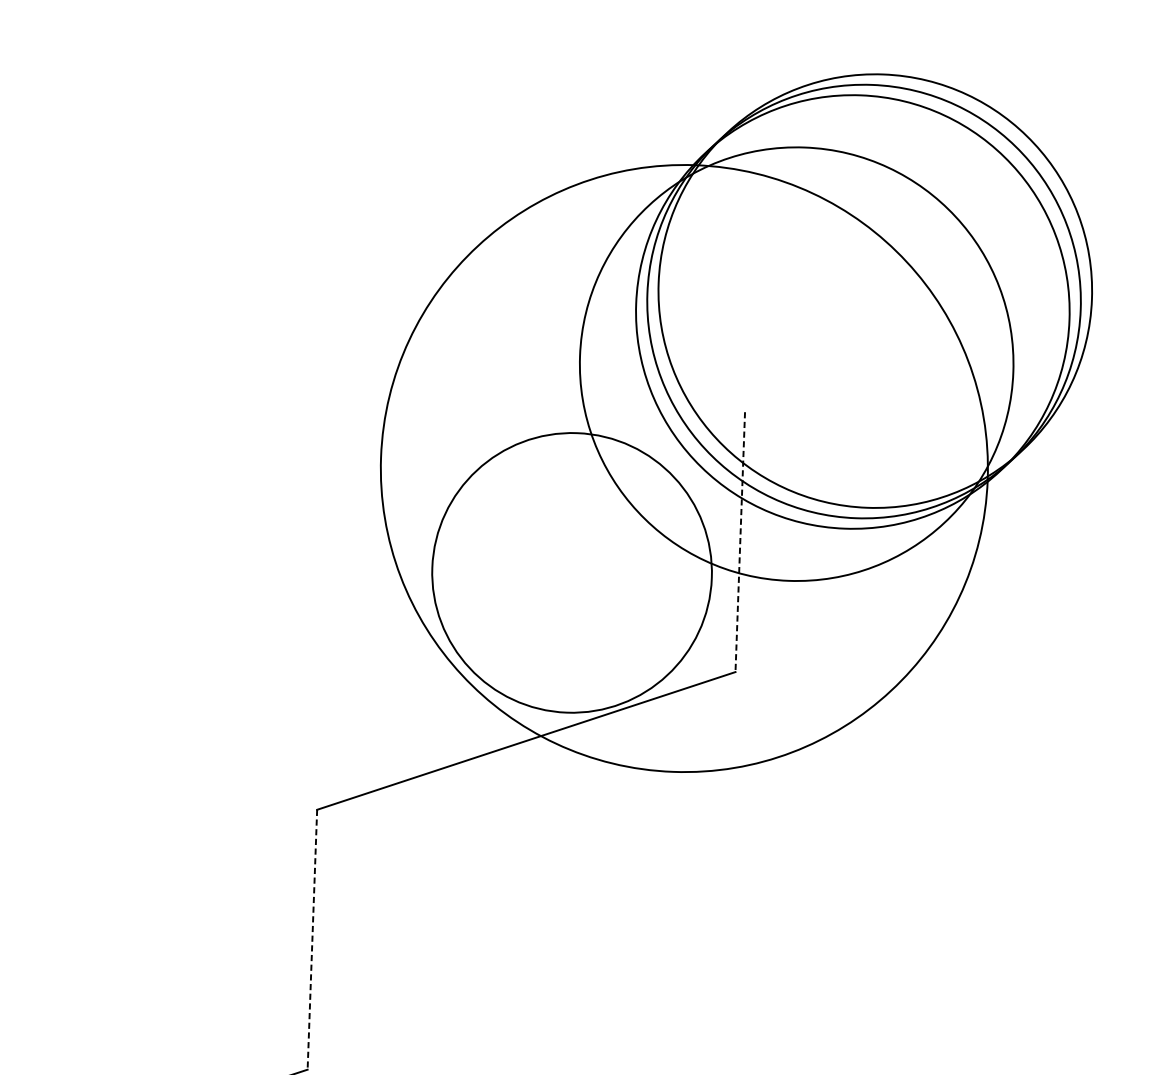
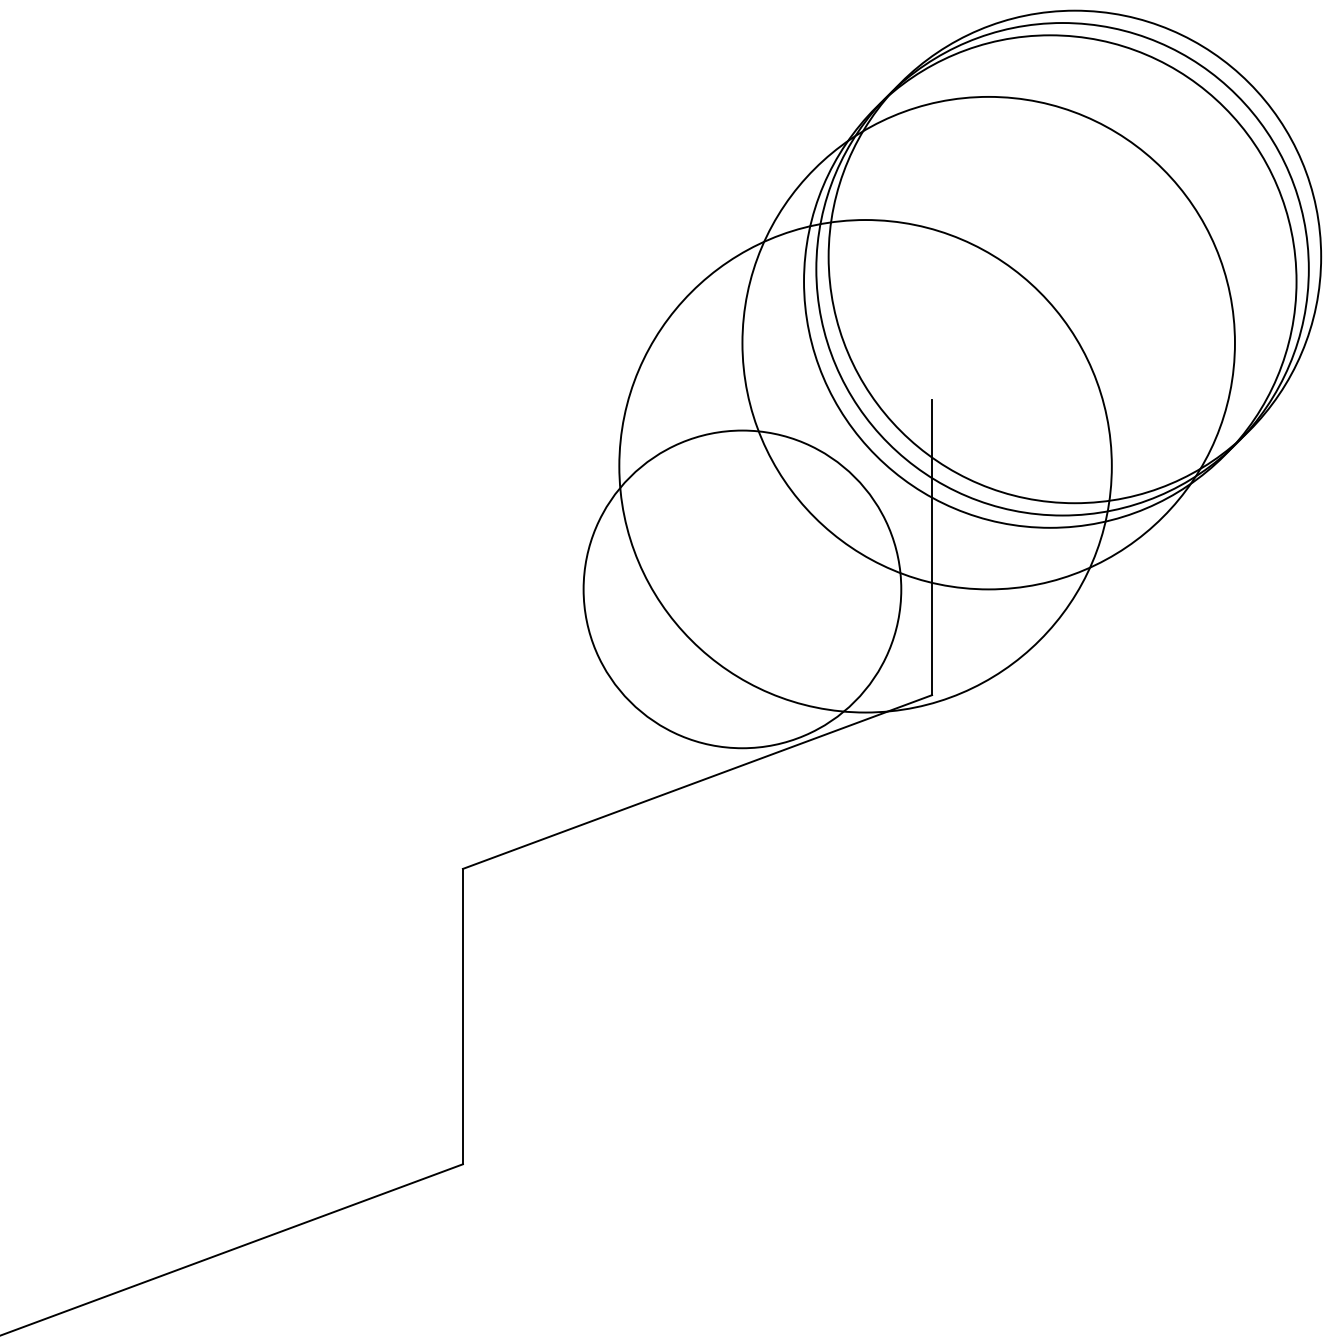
circle: (684, 468) -> (865, 466), size x0.71
line: (740, 542) -> (932, 547), dashed -> solid
line: (312, 939) -> (462, 1016), dashed -> solid

